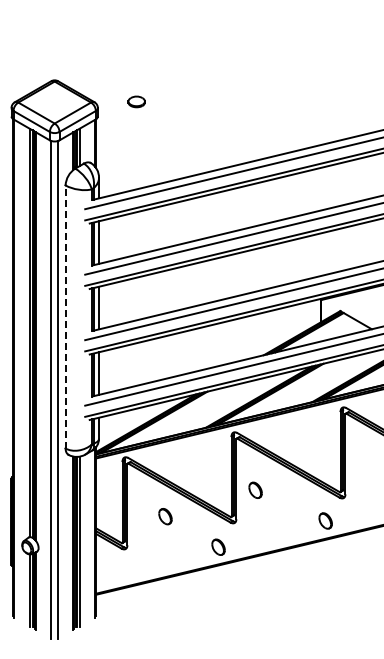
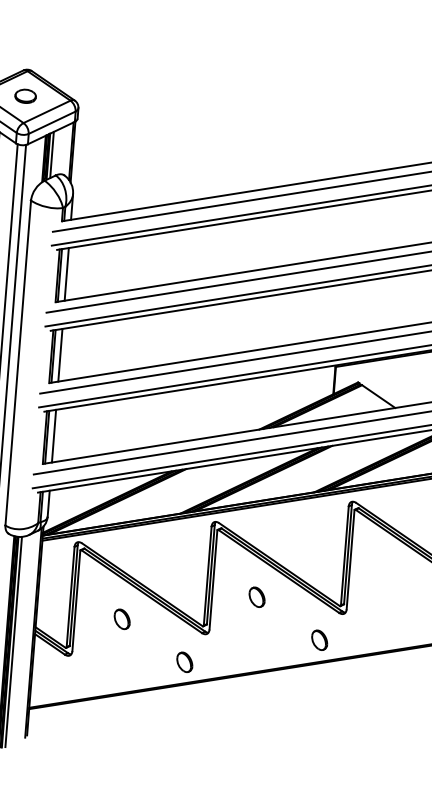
part: (136, 101) -> (25, 95), moved
line: (65, 316) -> (18, 362), dashed -> solid
part: (255, 489) -> (257, 596), moved

